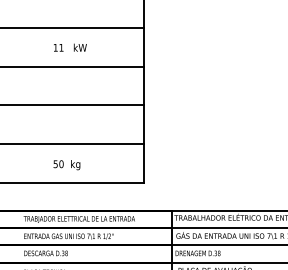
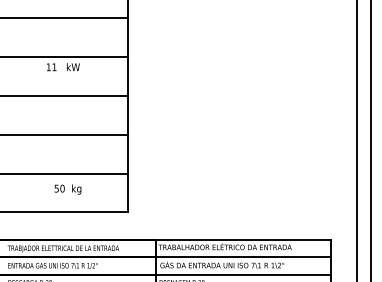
text: (70, 48) -> (63, 67), moved
text: (66, 165) -> (67, 189), moved

